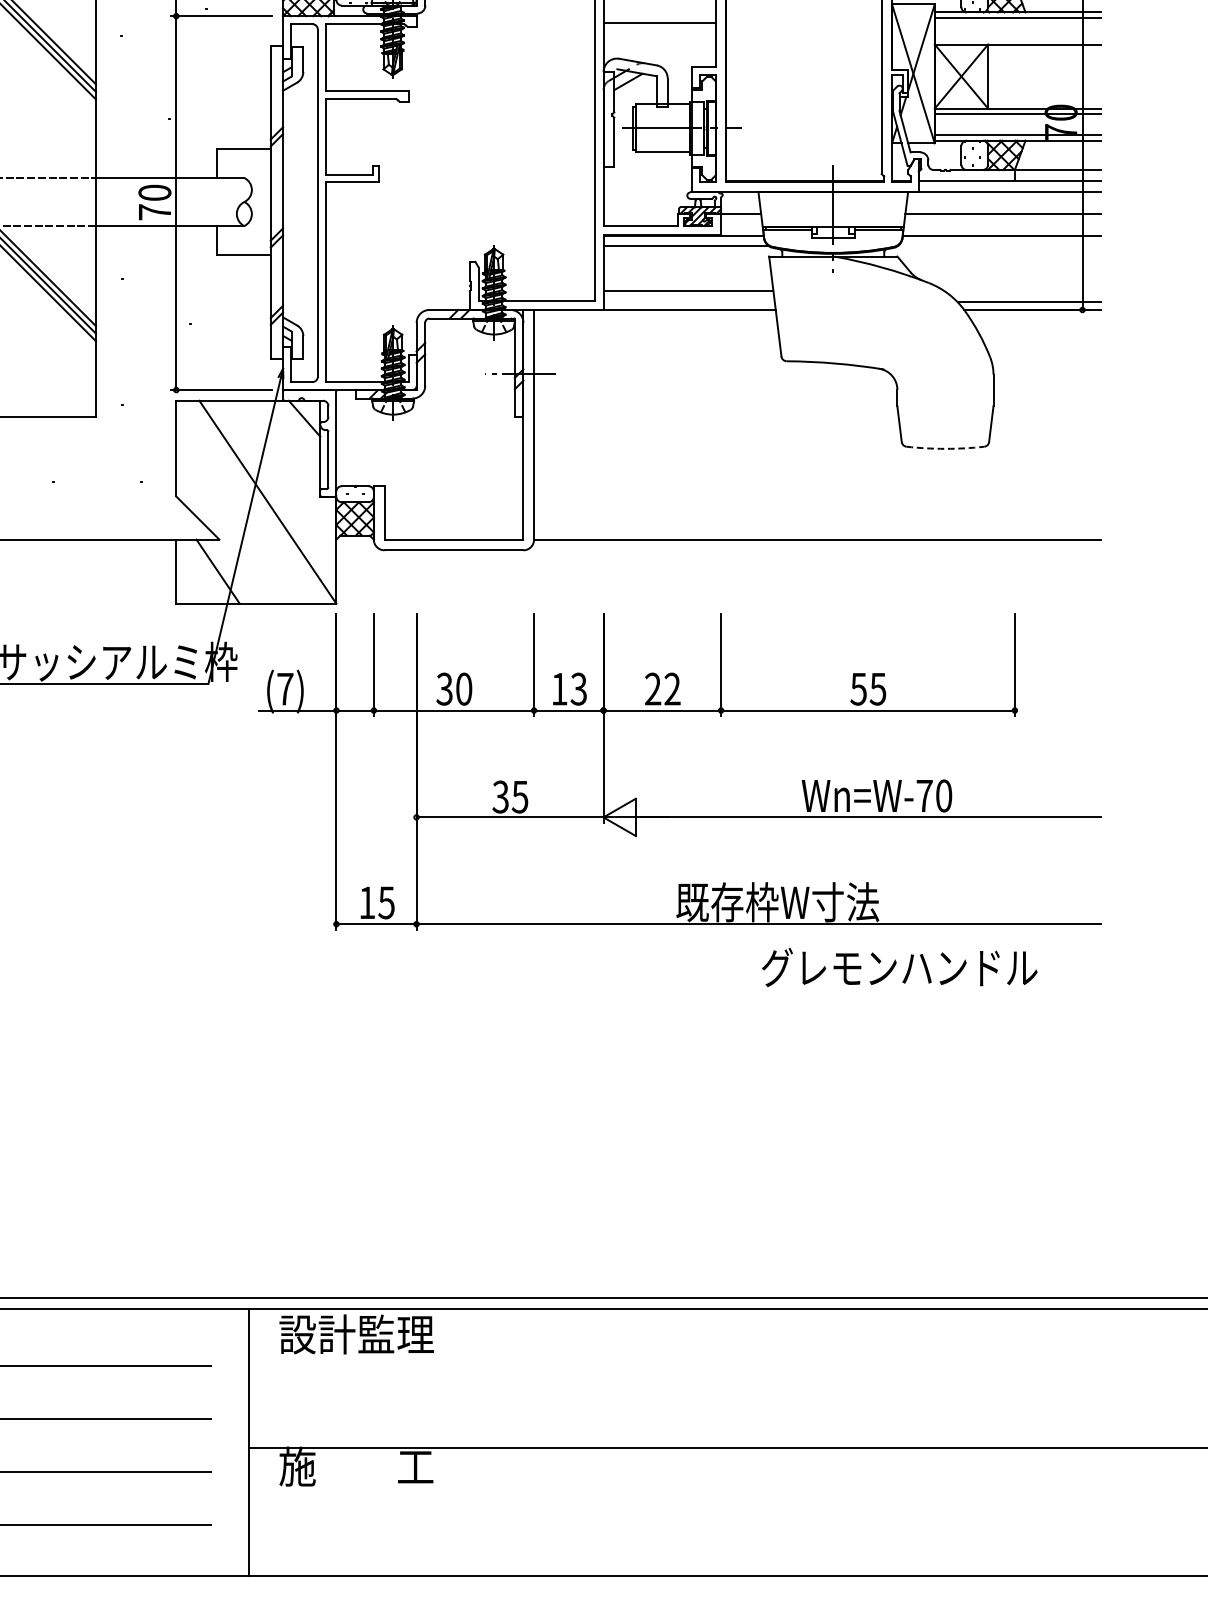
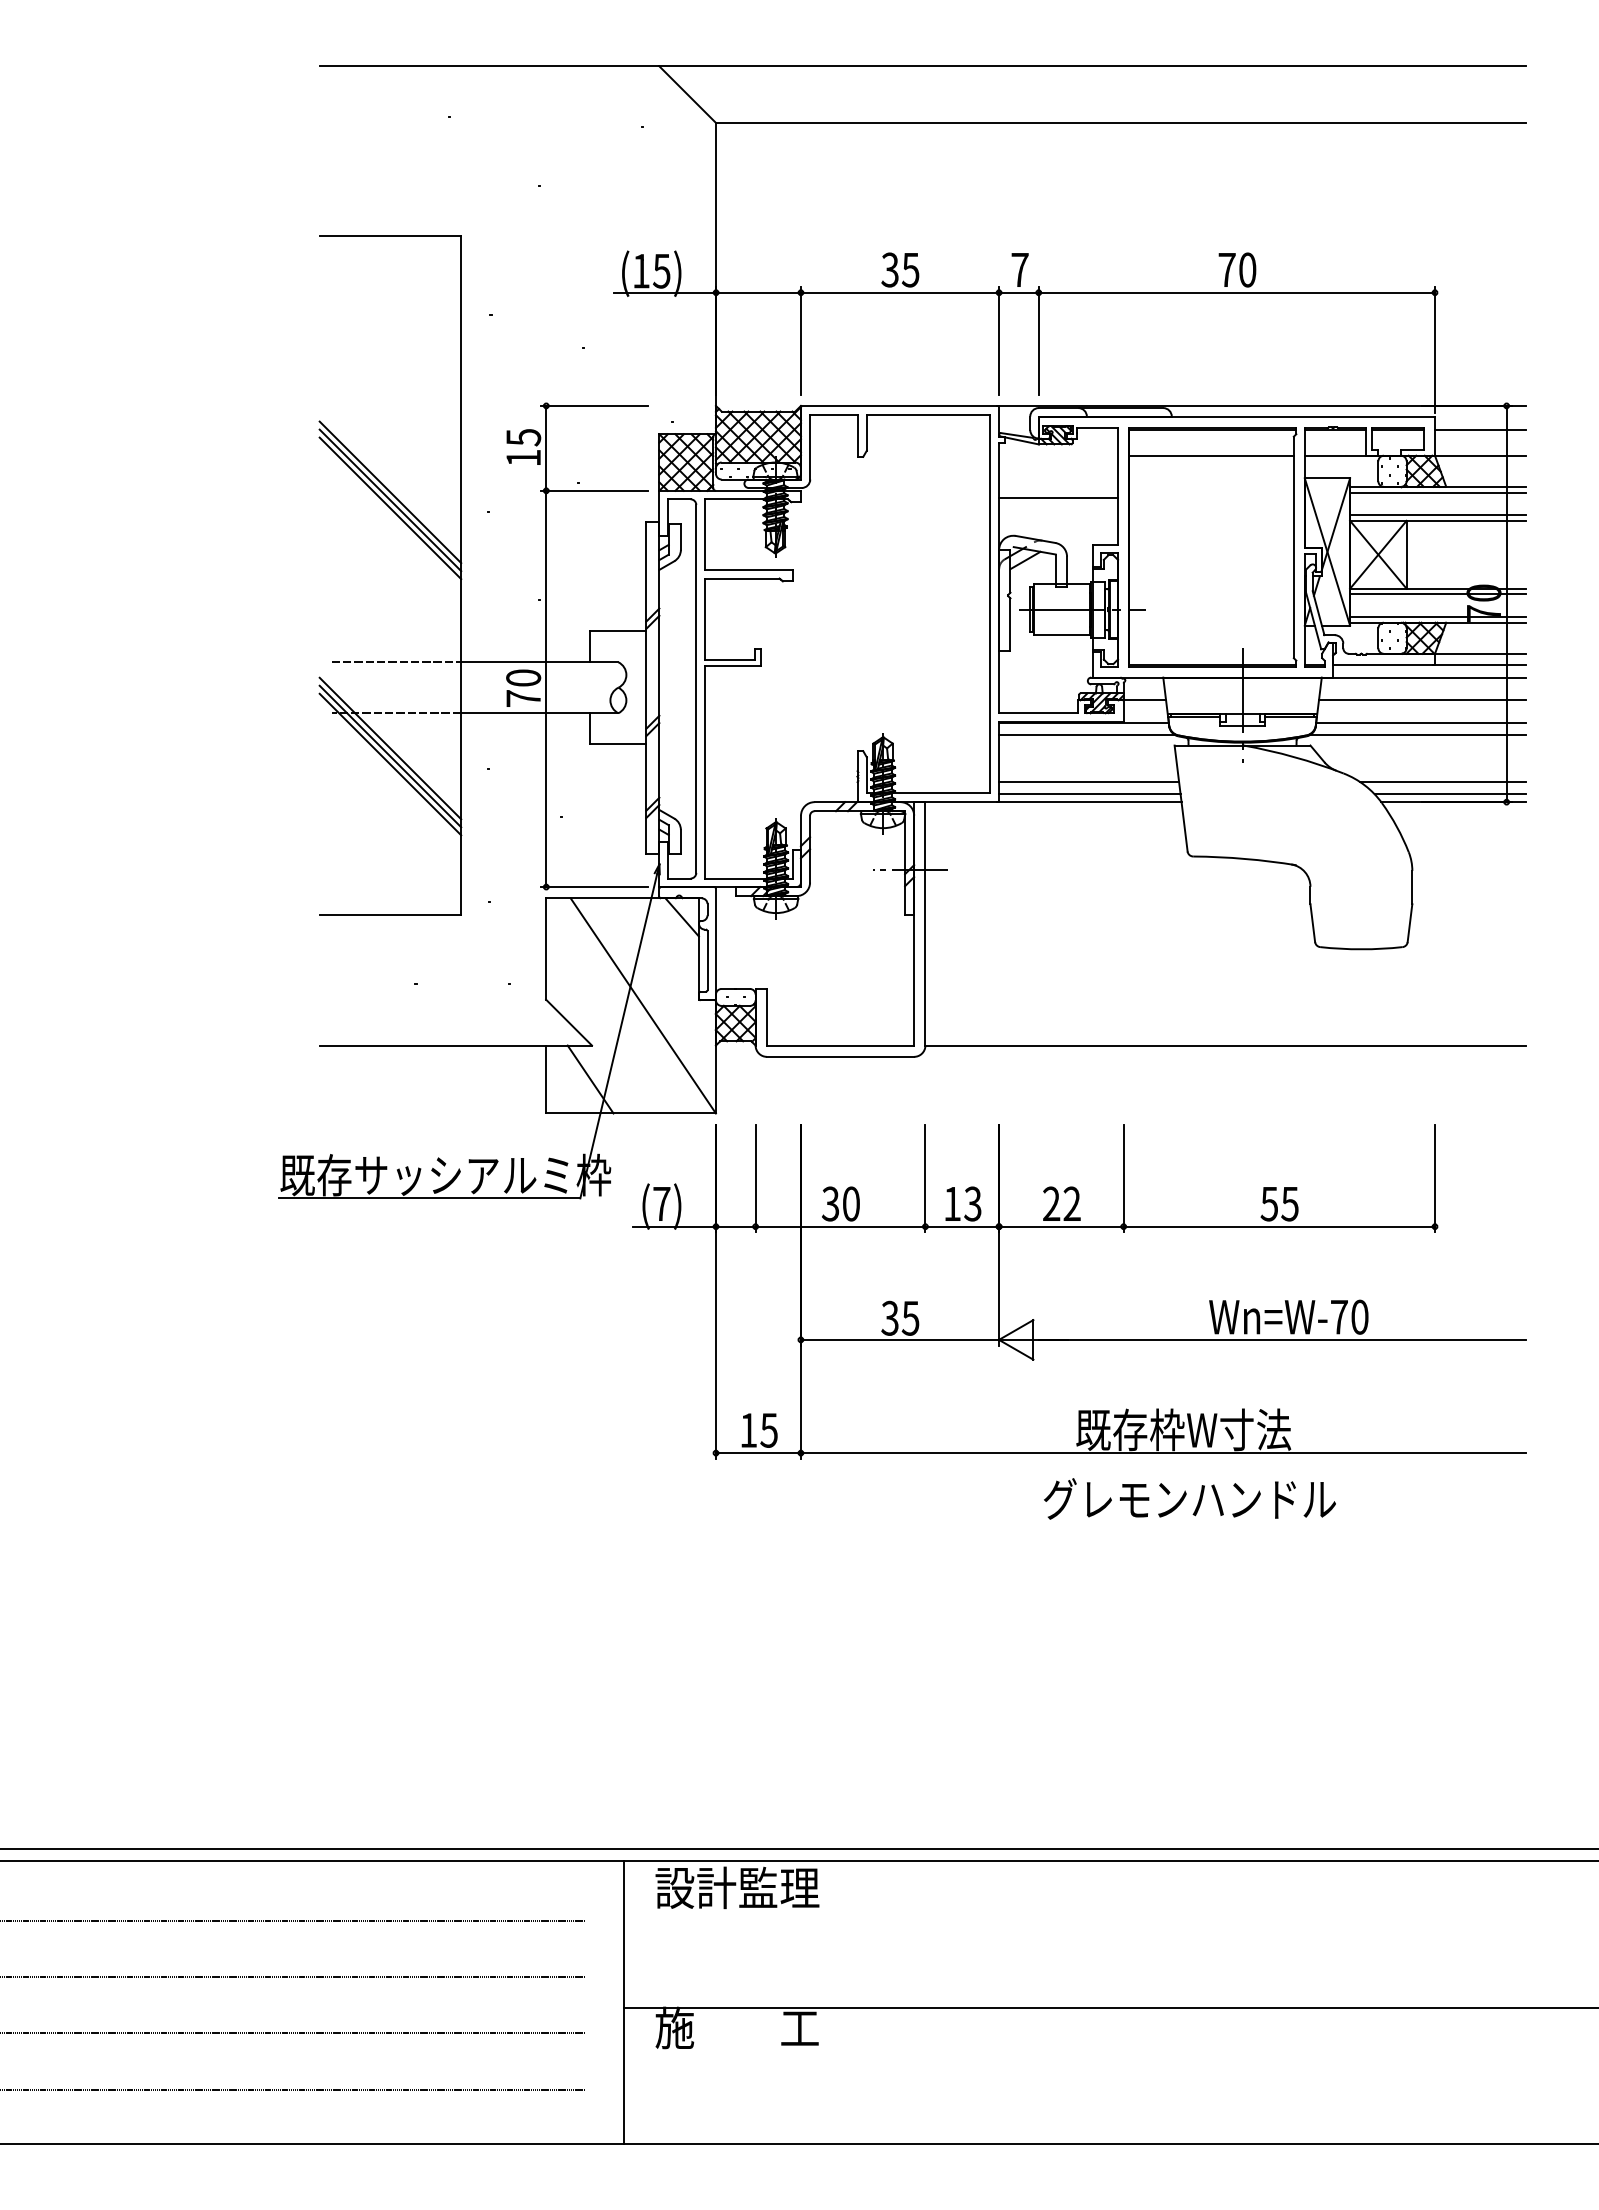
line: (1018, 39) -> (1438, 515), added
line: (999, 246) -> (1418, 734), added
line: (1021, 290) -> (1442, 781), added
line: (688, 302) -> (1089, 794), added
arc: (945, 449) -> (1361, 949), dashed -> solid
text: (899, 967) -> (1189, 1498), moved

